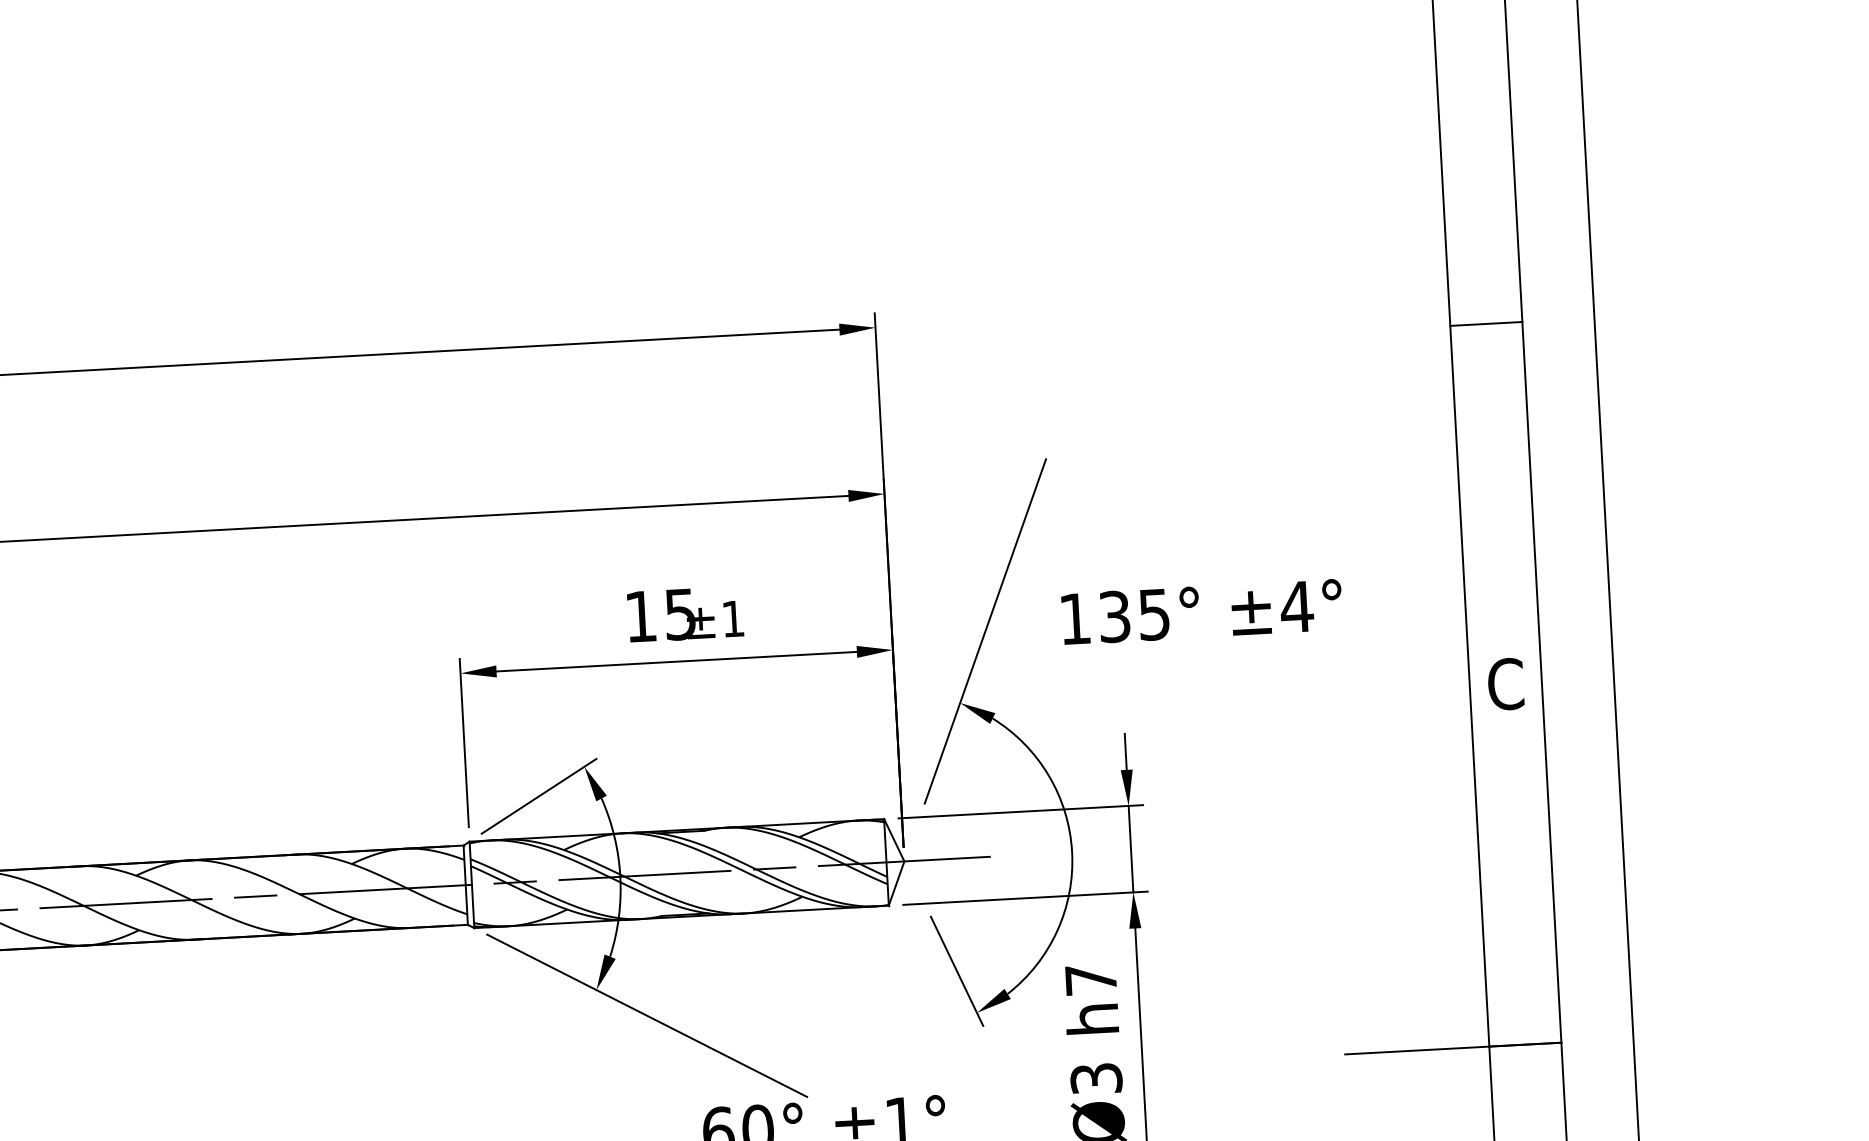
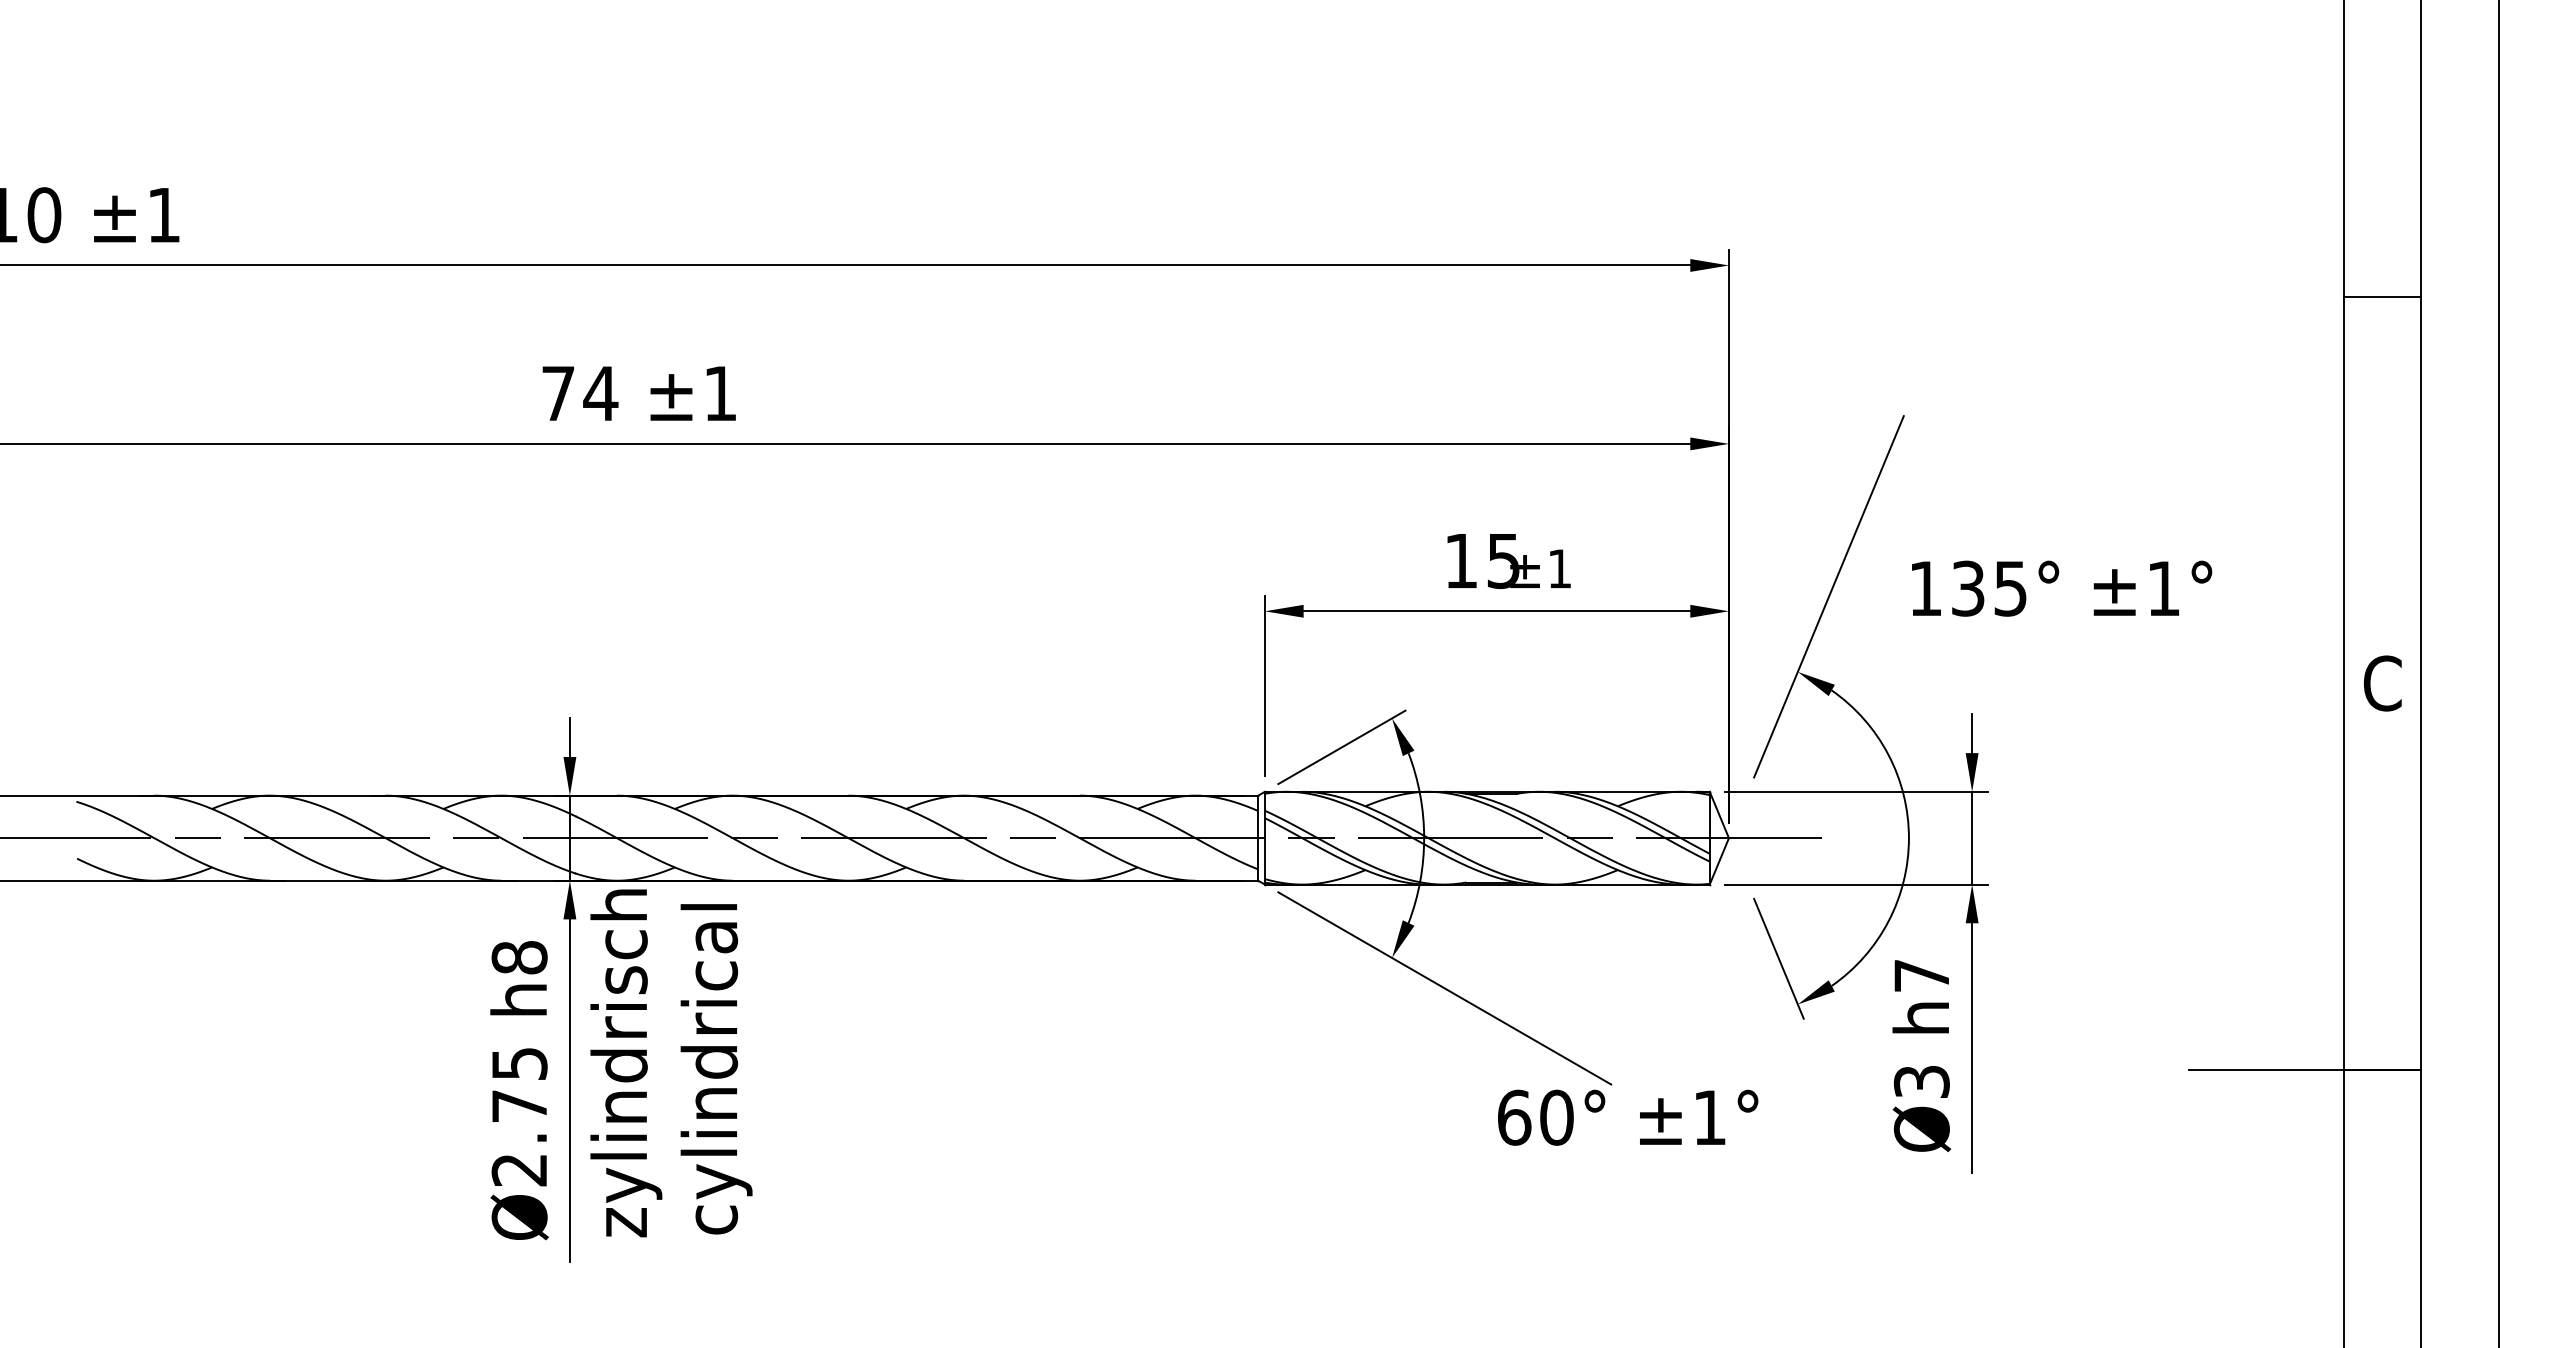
text: (1296, 606) -> (2163, 588), ±4° -> ±1°

